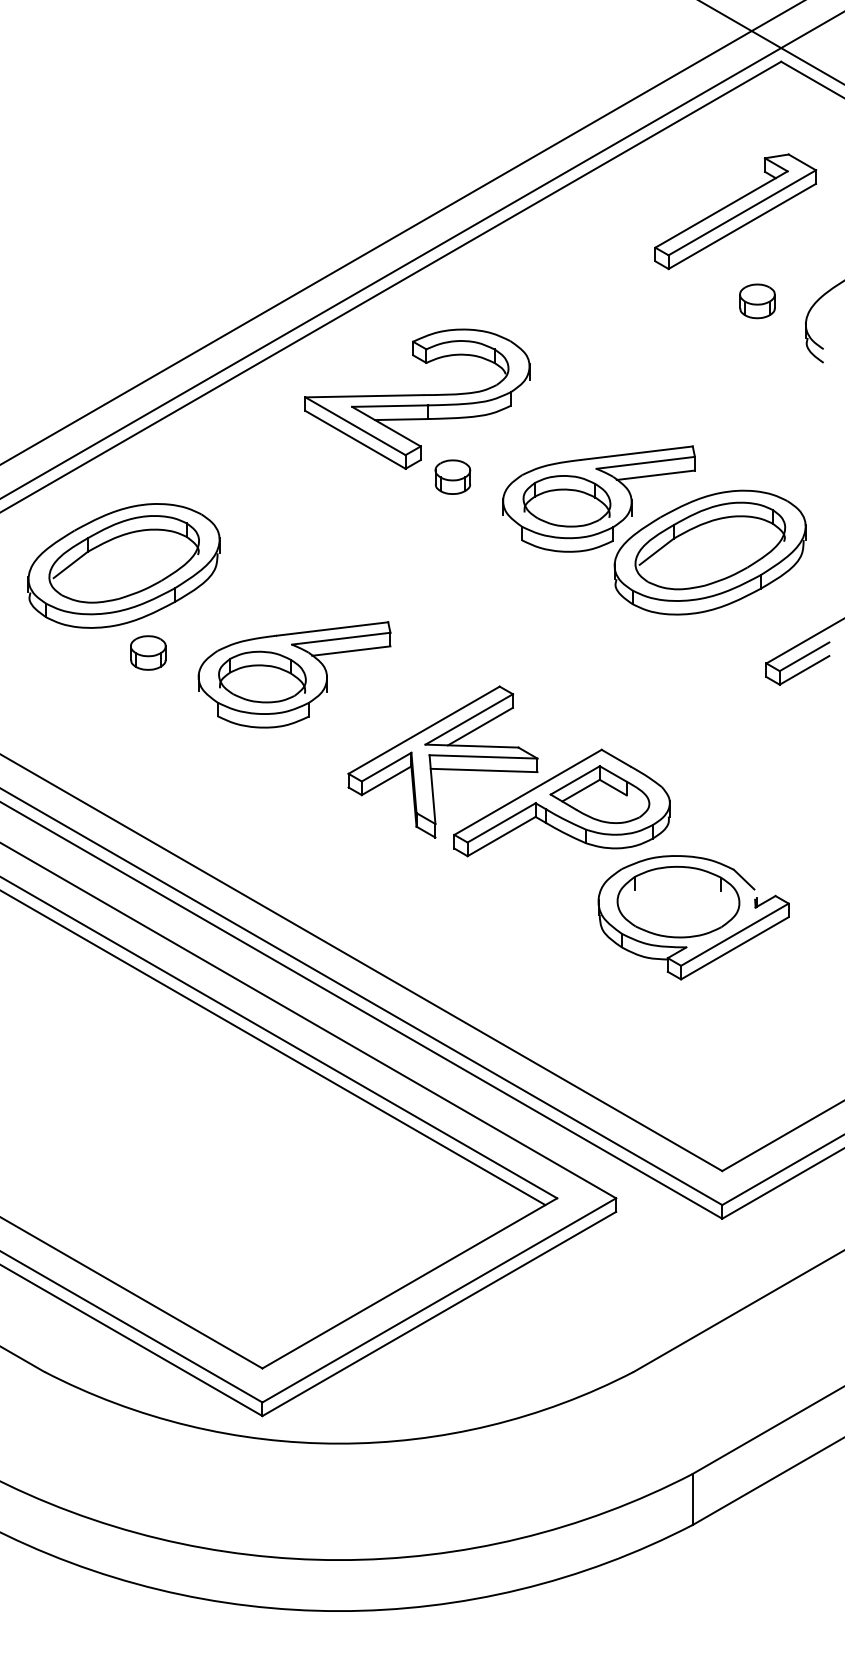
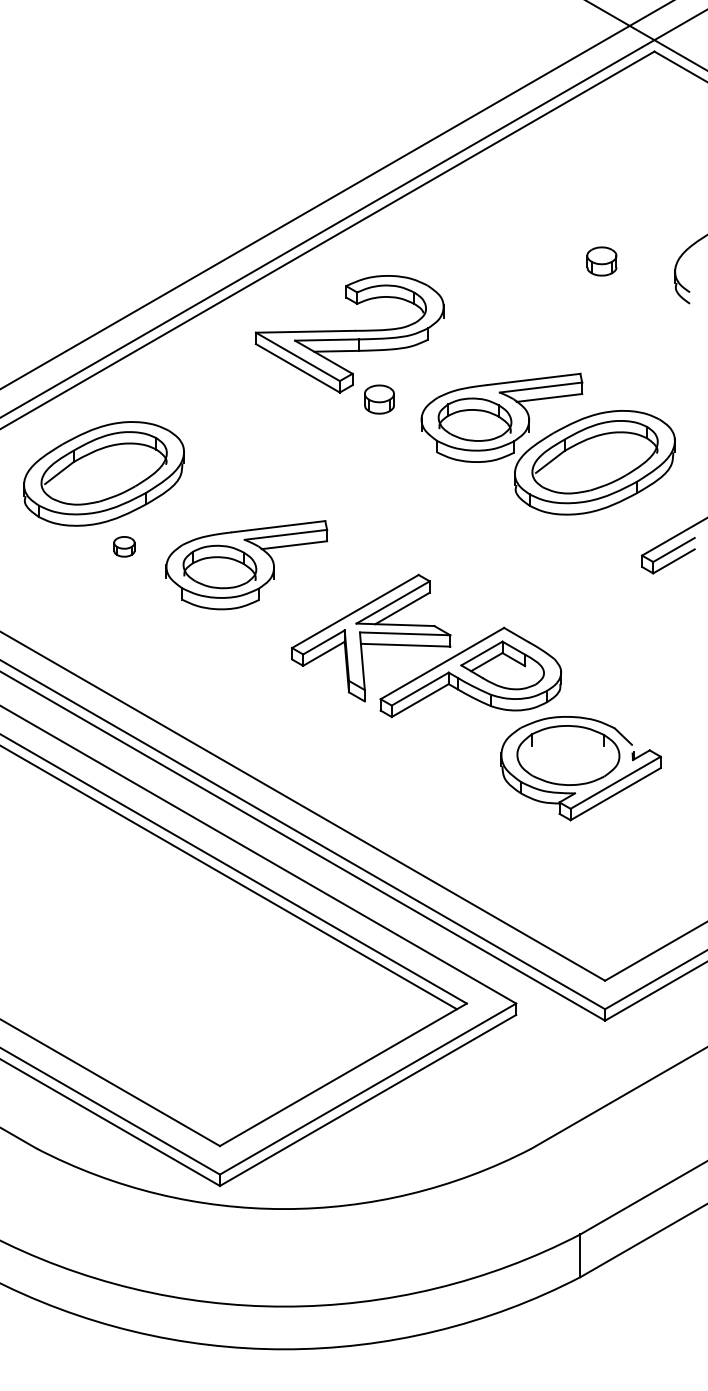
part: (735, 211) -> (616, 177), removed
part: (757, 301) -> (601, 261), moved
part: (148, 652) -> (124, 546), size x0.7

